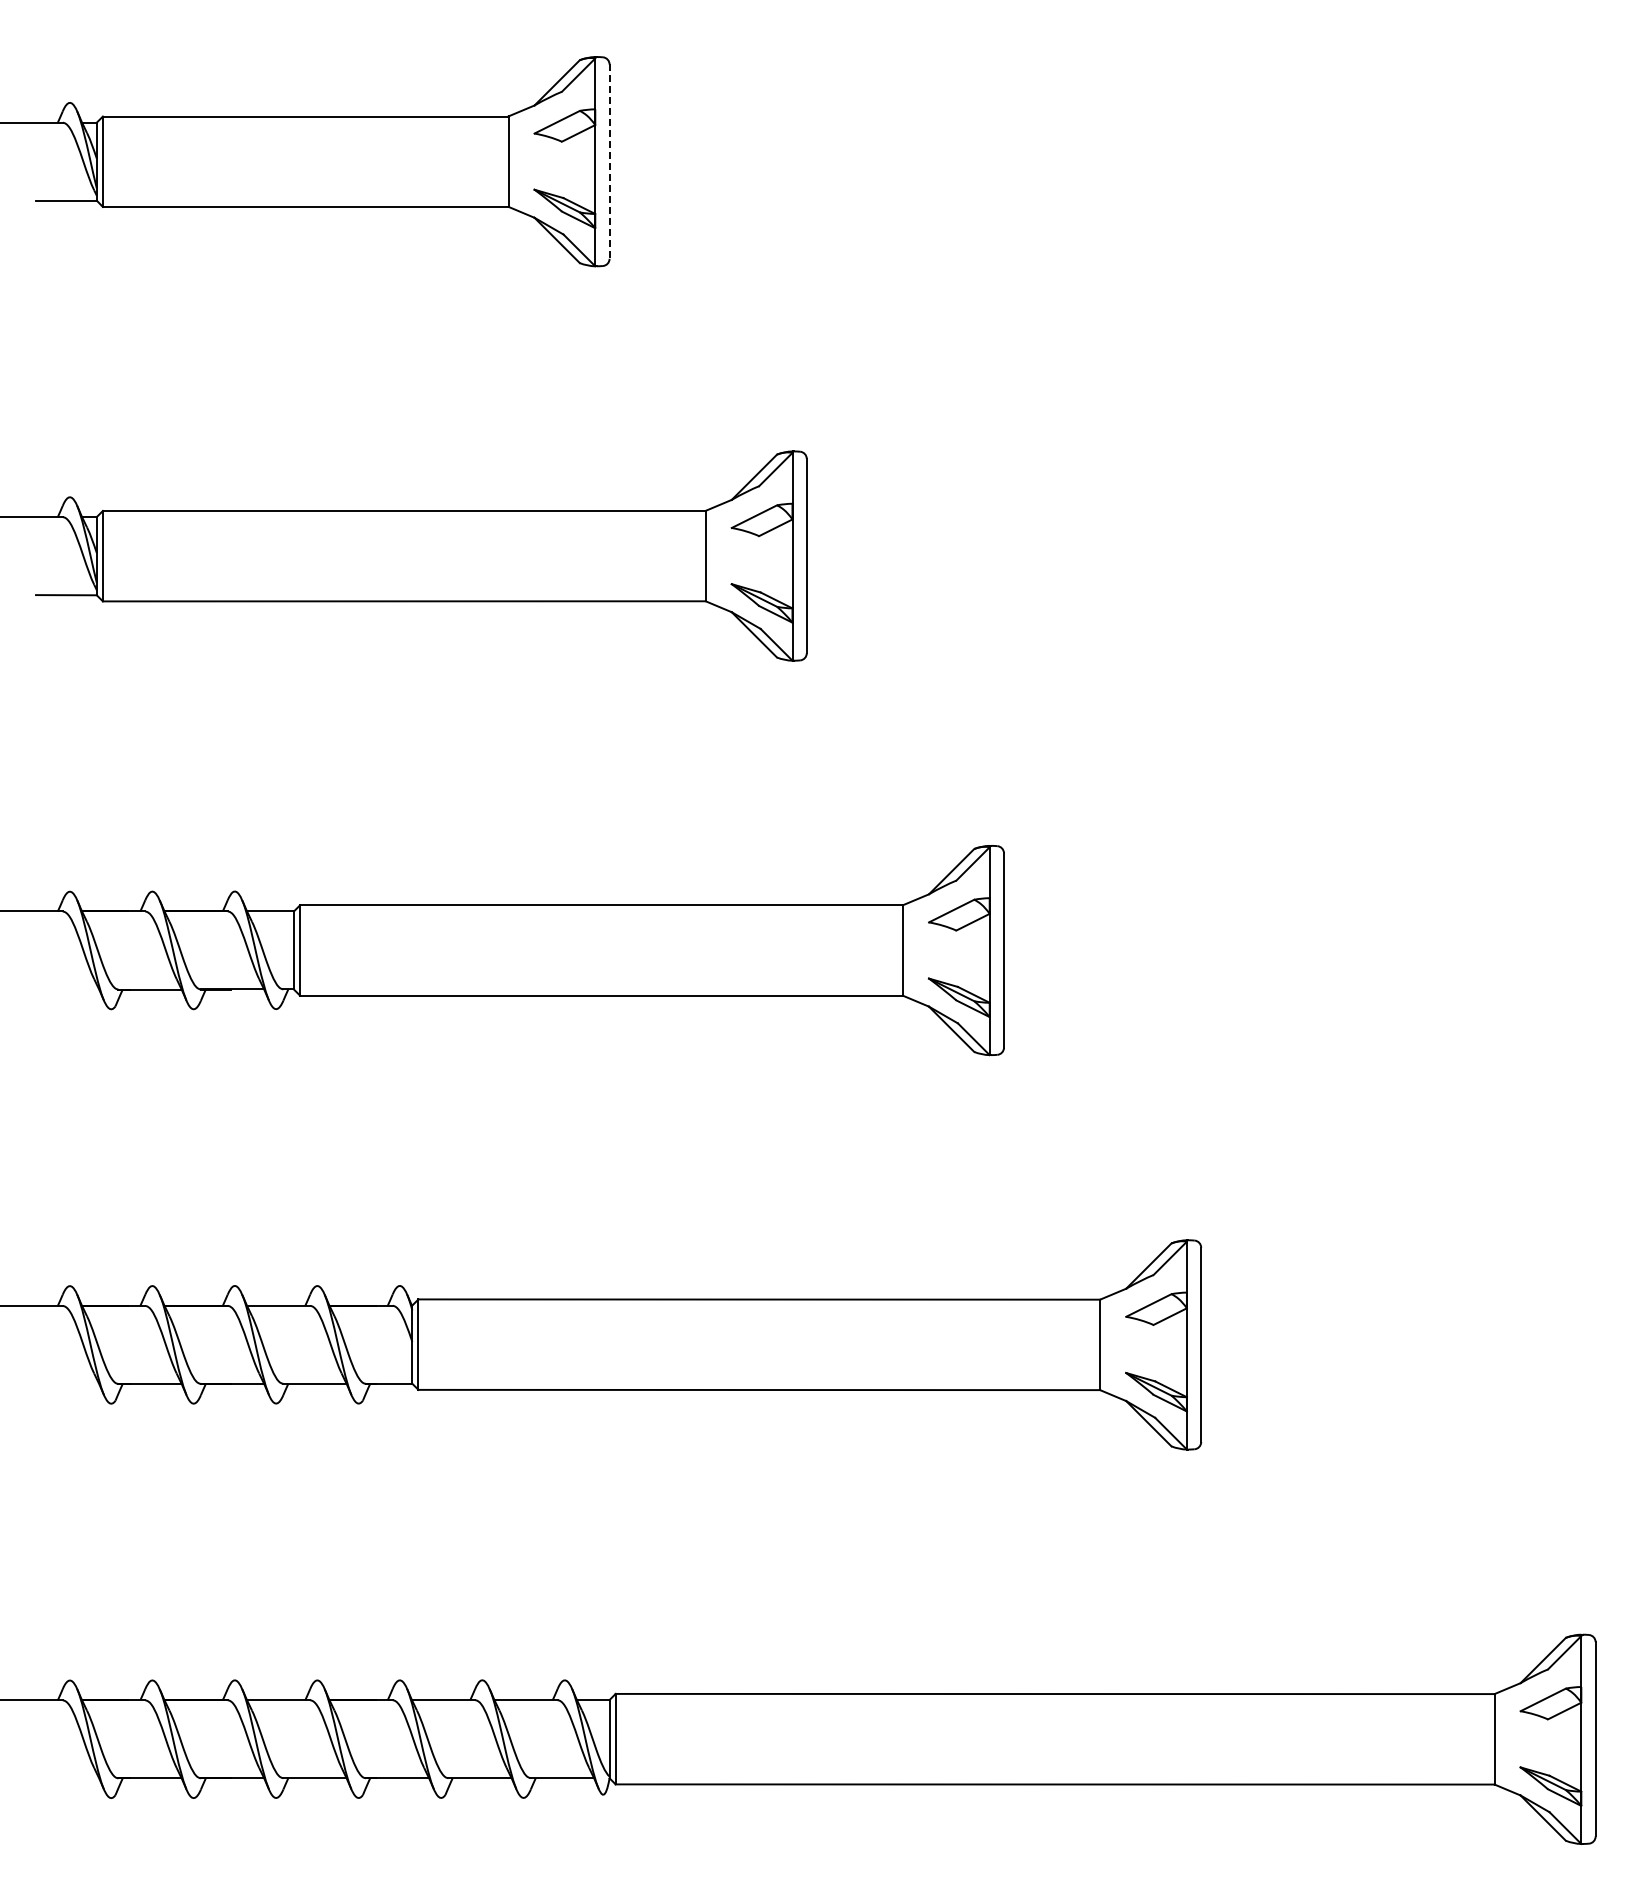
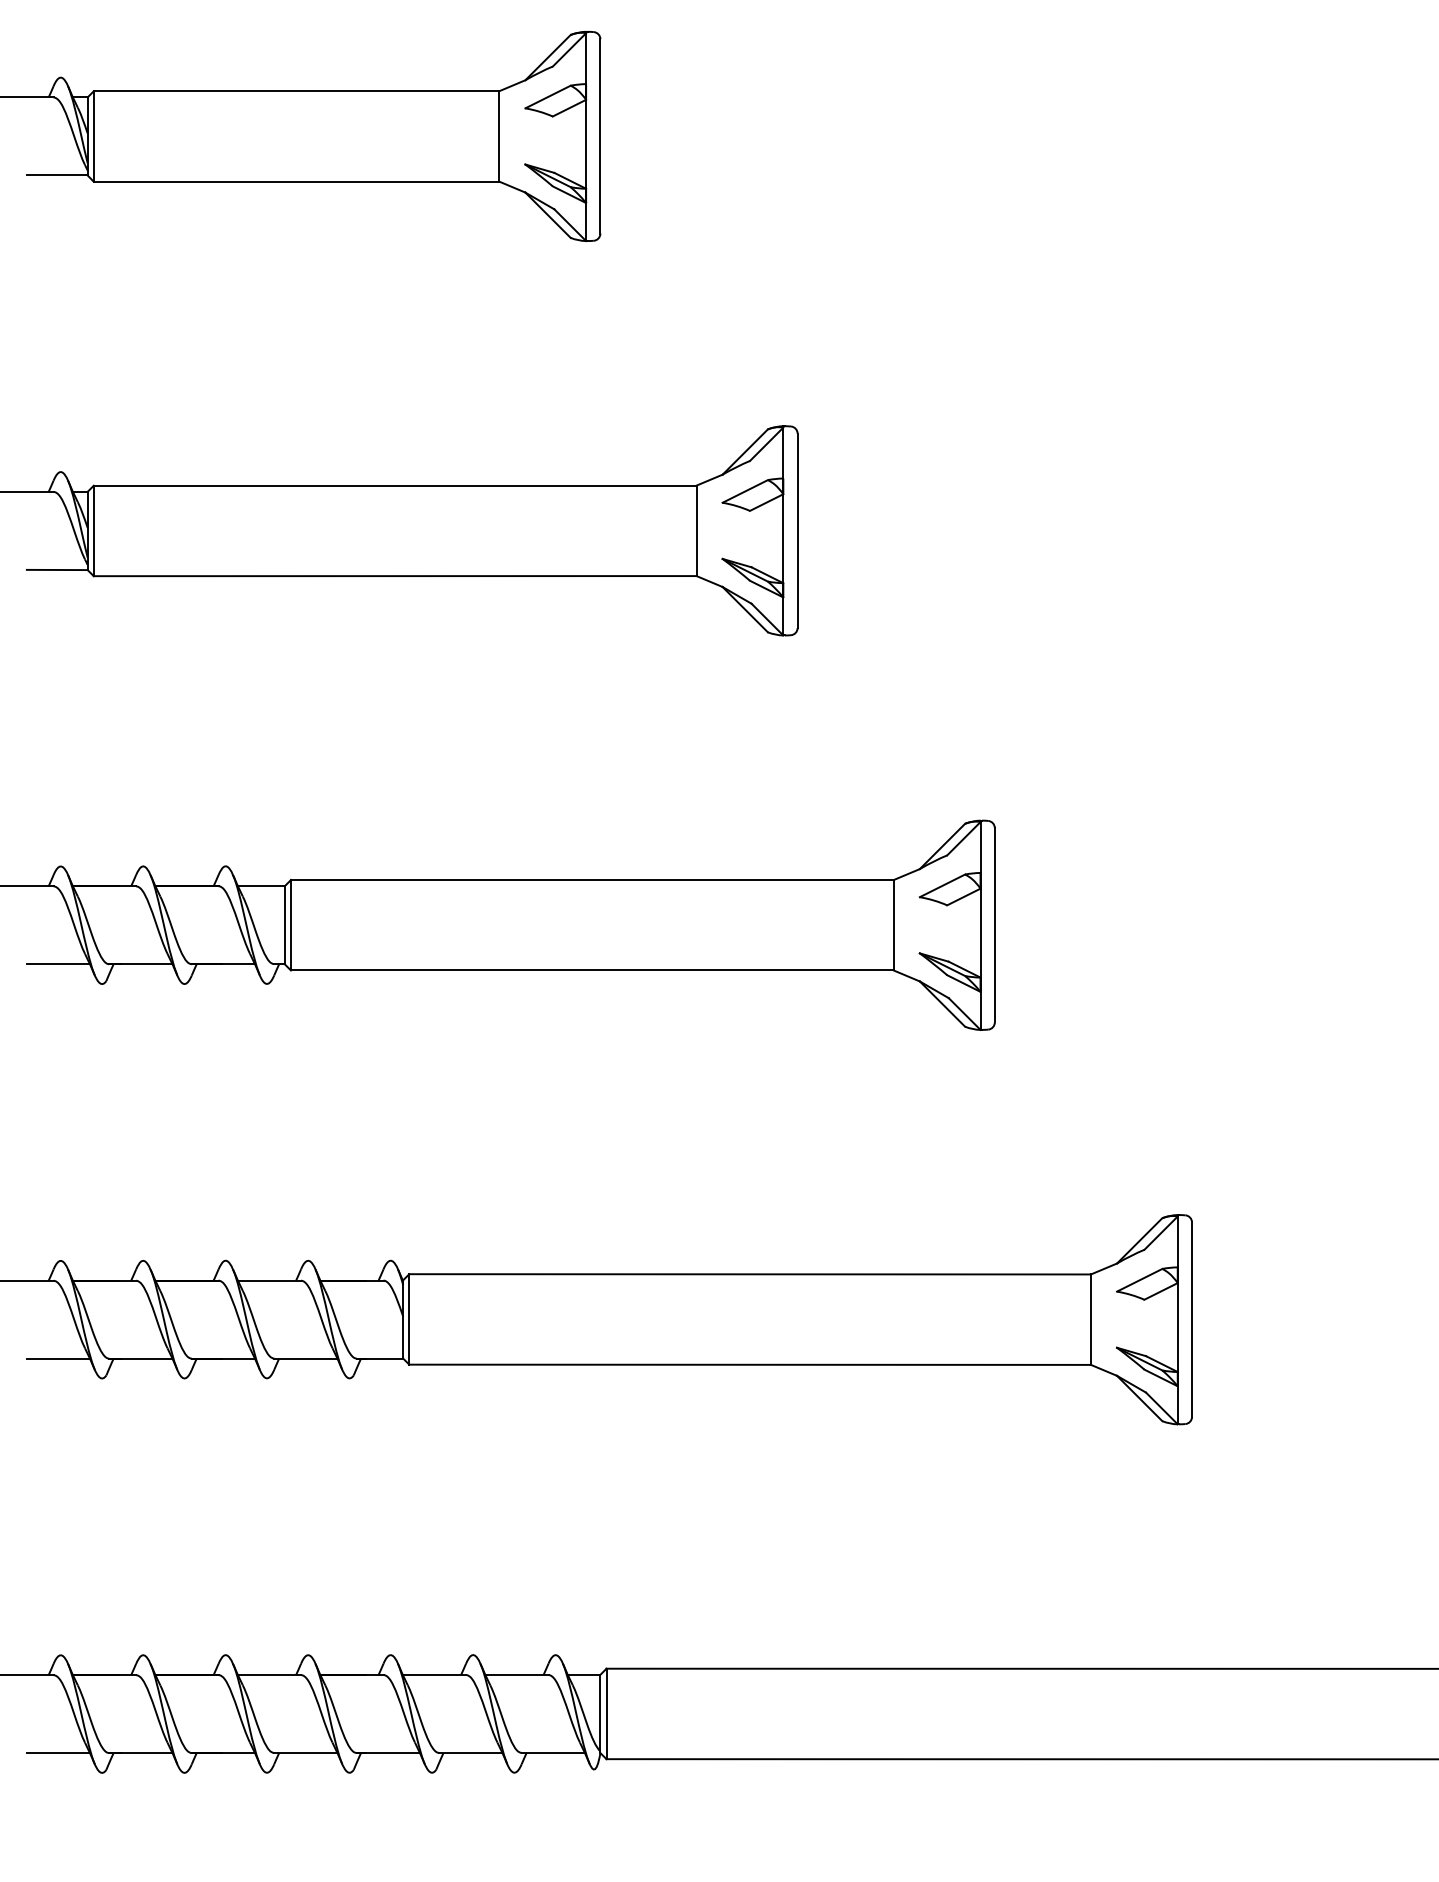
line: (609, 162) -> (600, 137), dashed -> solid
line: (67, 989) -> (58, 964), added
line: (67, 1383) -> (58, 1358), added
line: (67, 1778) -> (58, 1753), added

